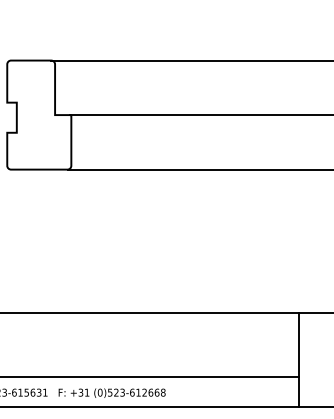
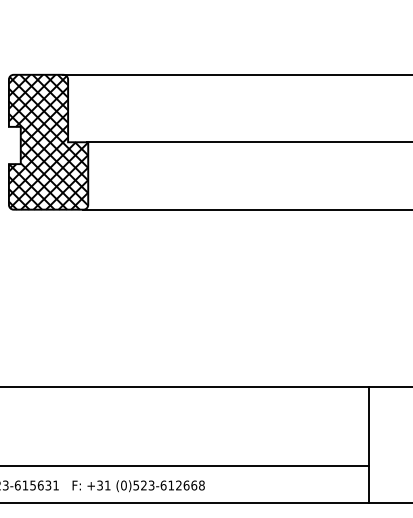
hatch: (39, 114) -> (48, 141), added

